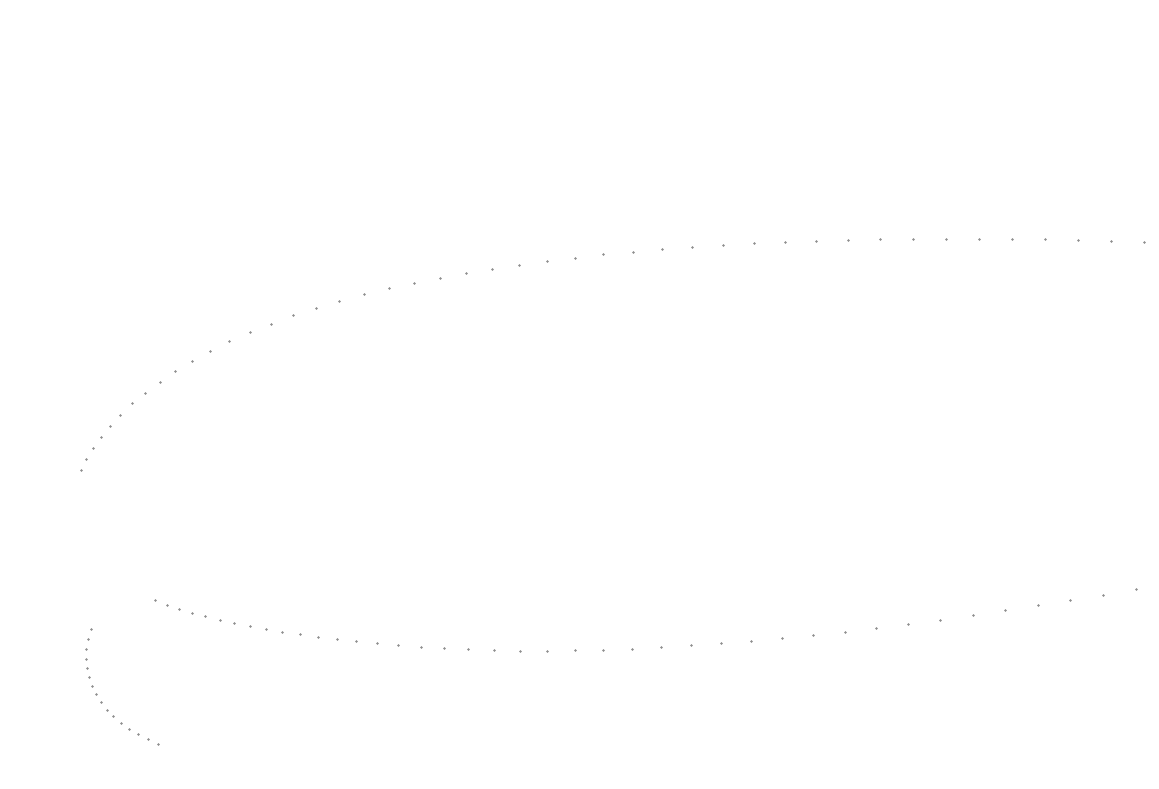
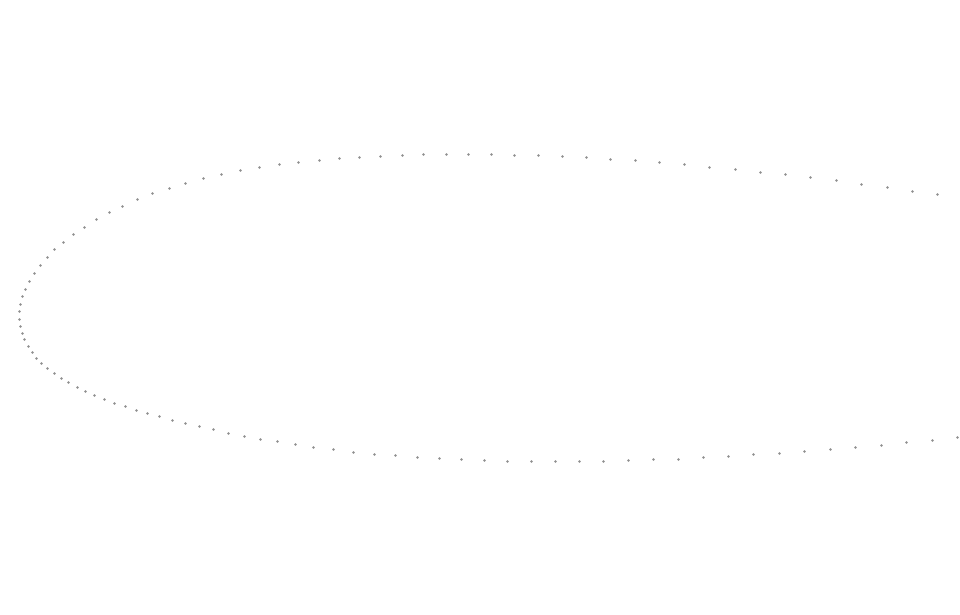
part: (103, 702) -> (29, 346), moved

